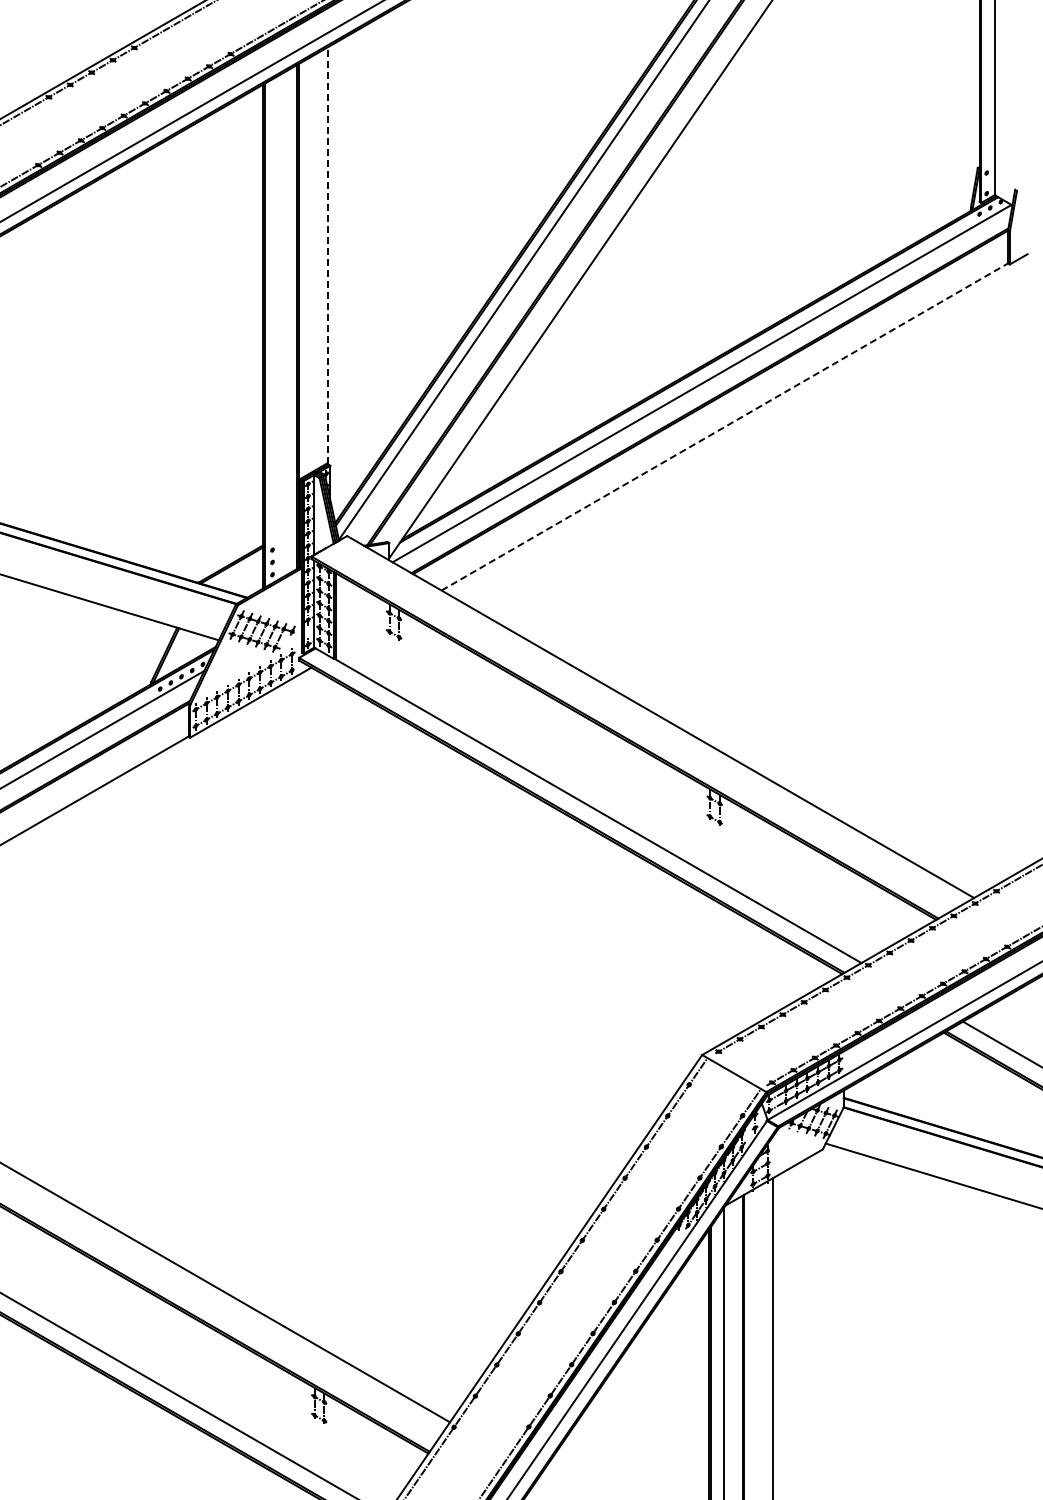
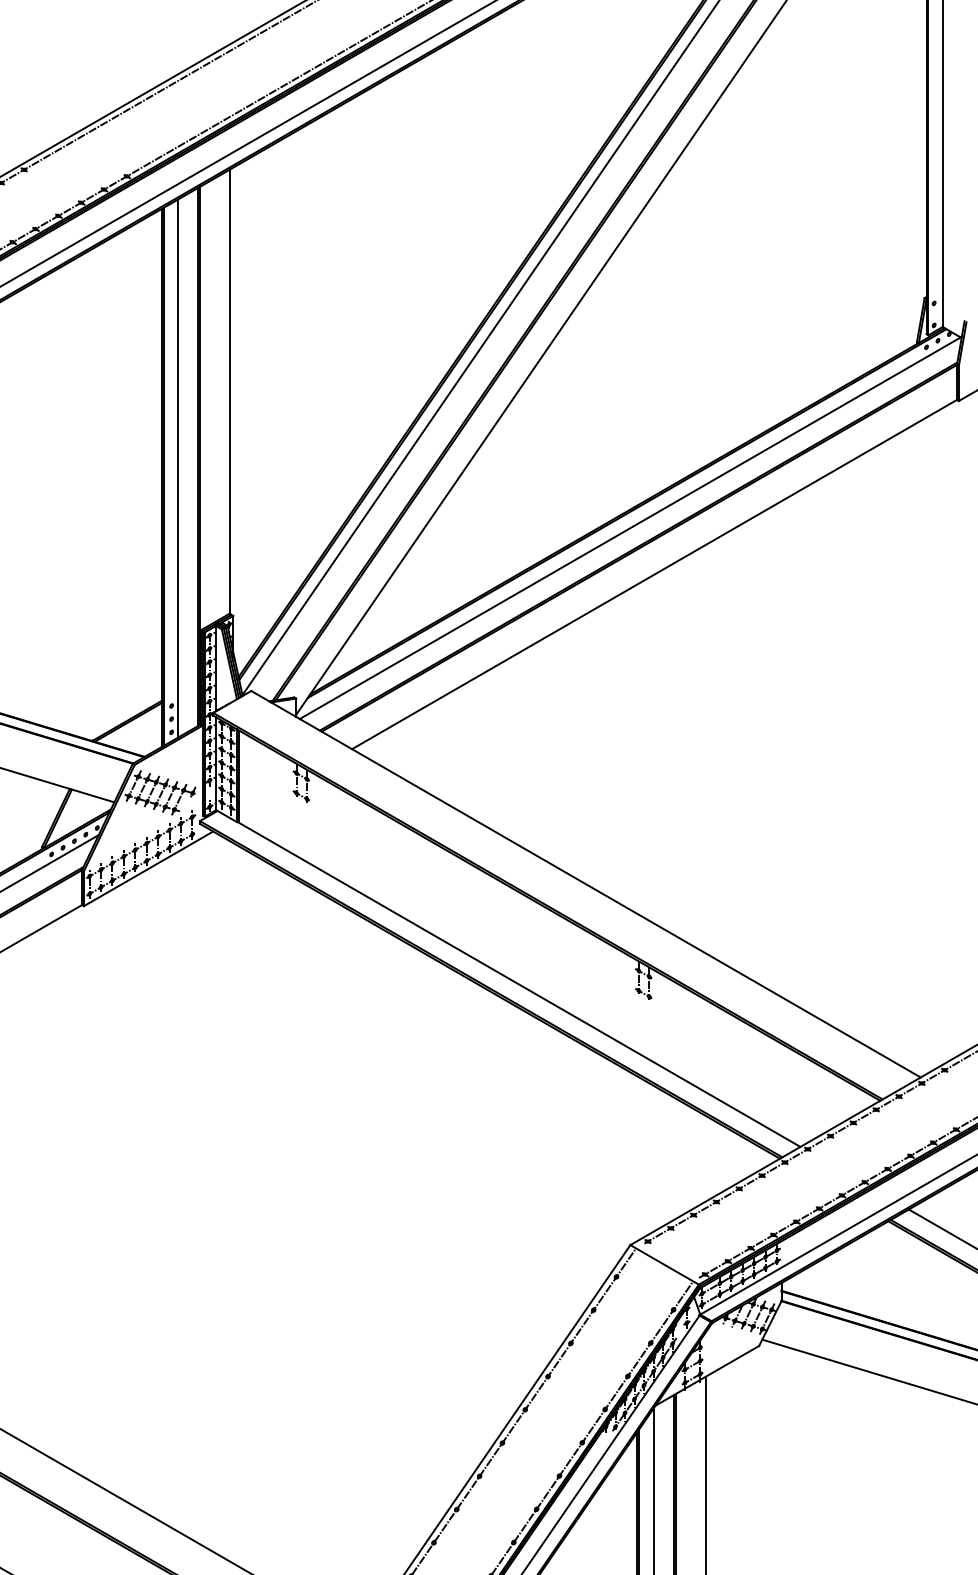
line: (327, 255) -> (230, 391), dashed -> solid
line: (278, 327) -> (177, 468), added
line: (725, 426) -> (655, 574), dashed -> solid

